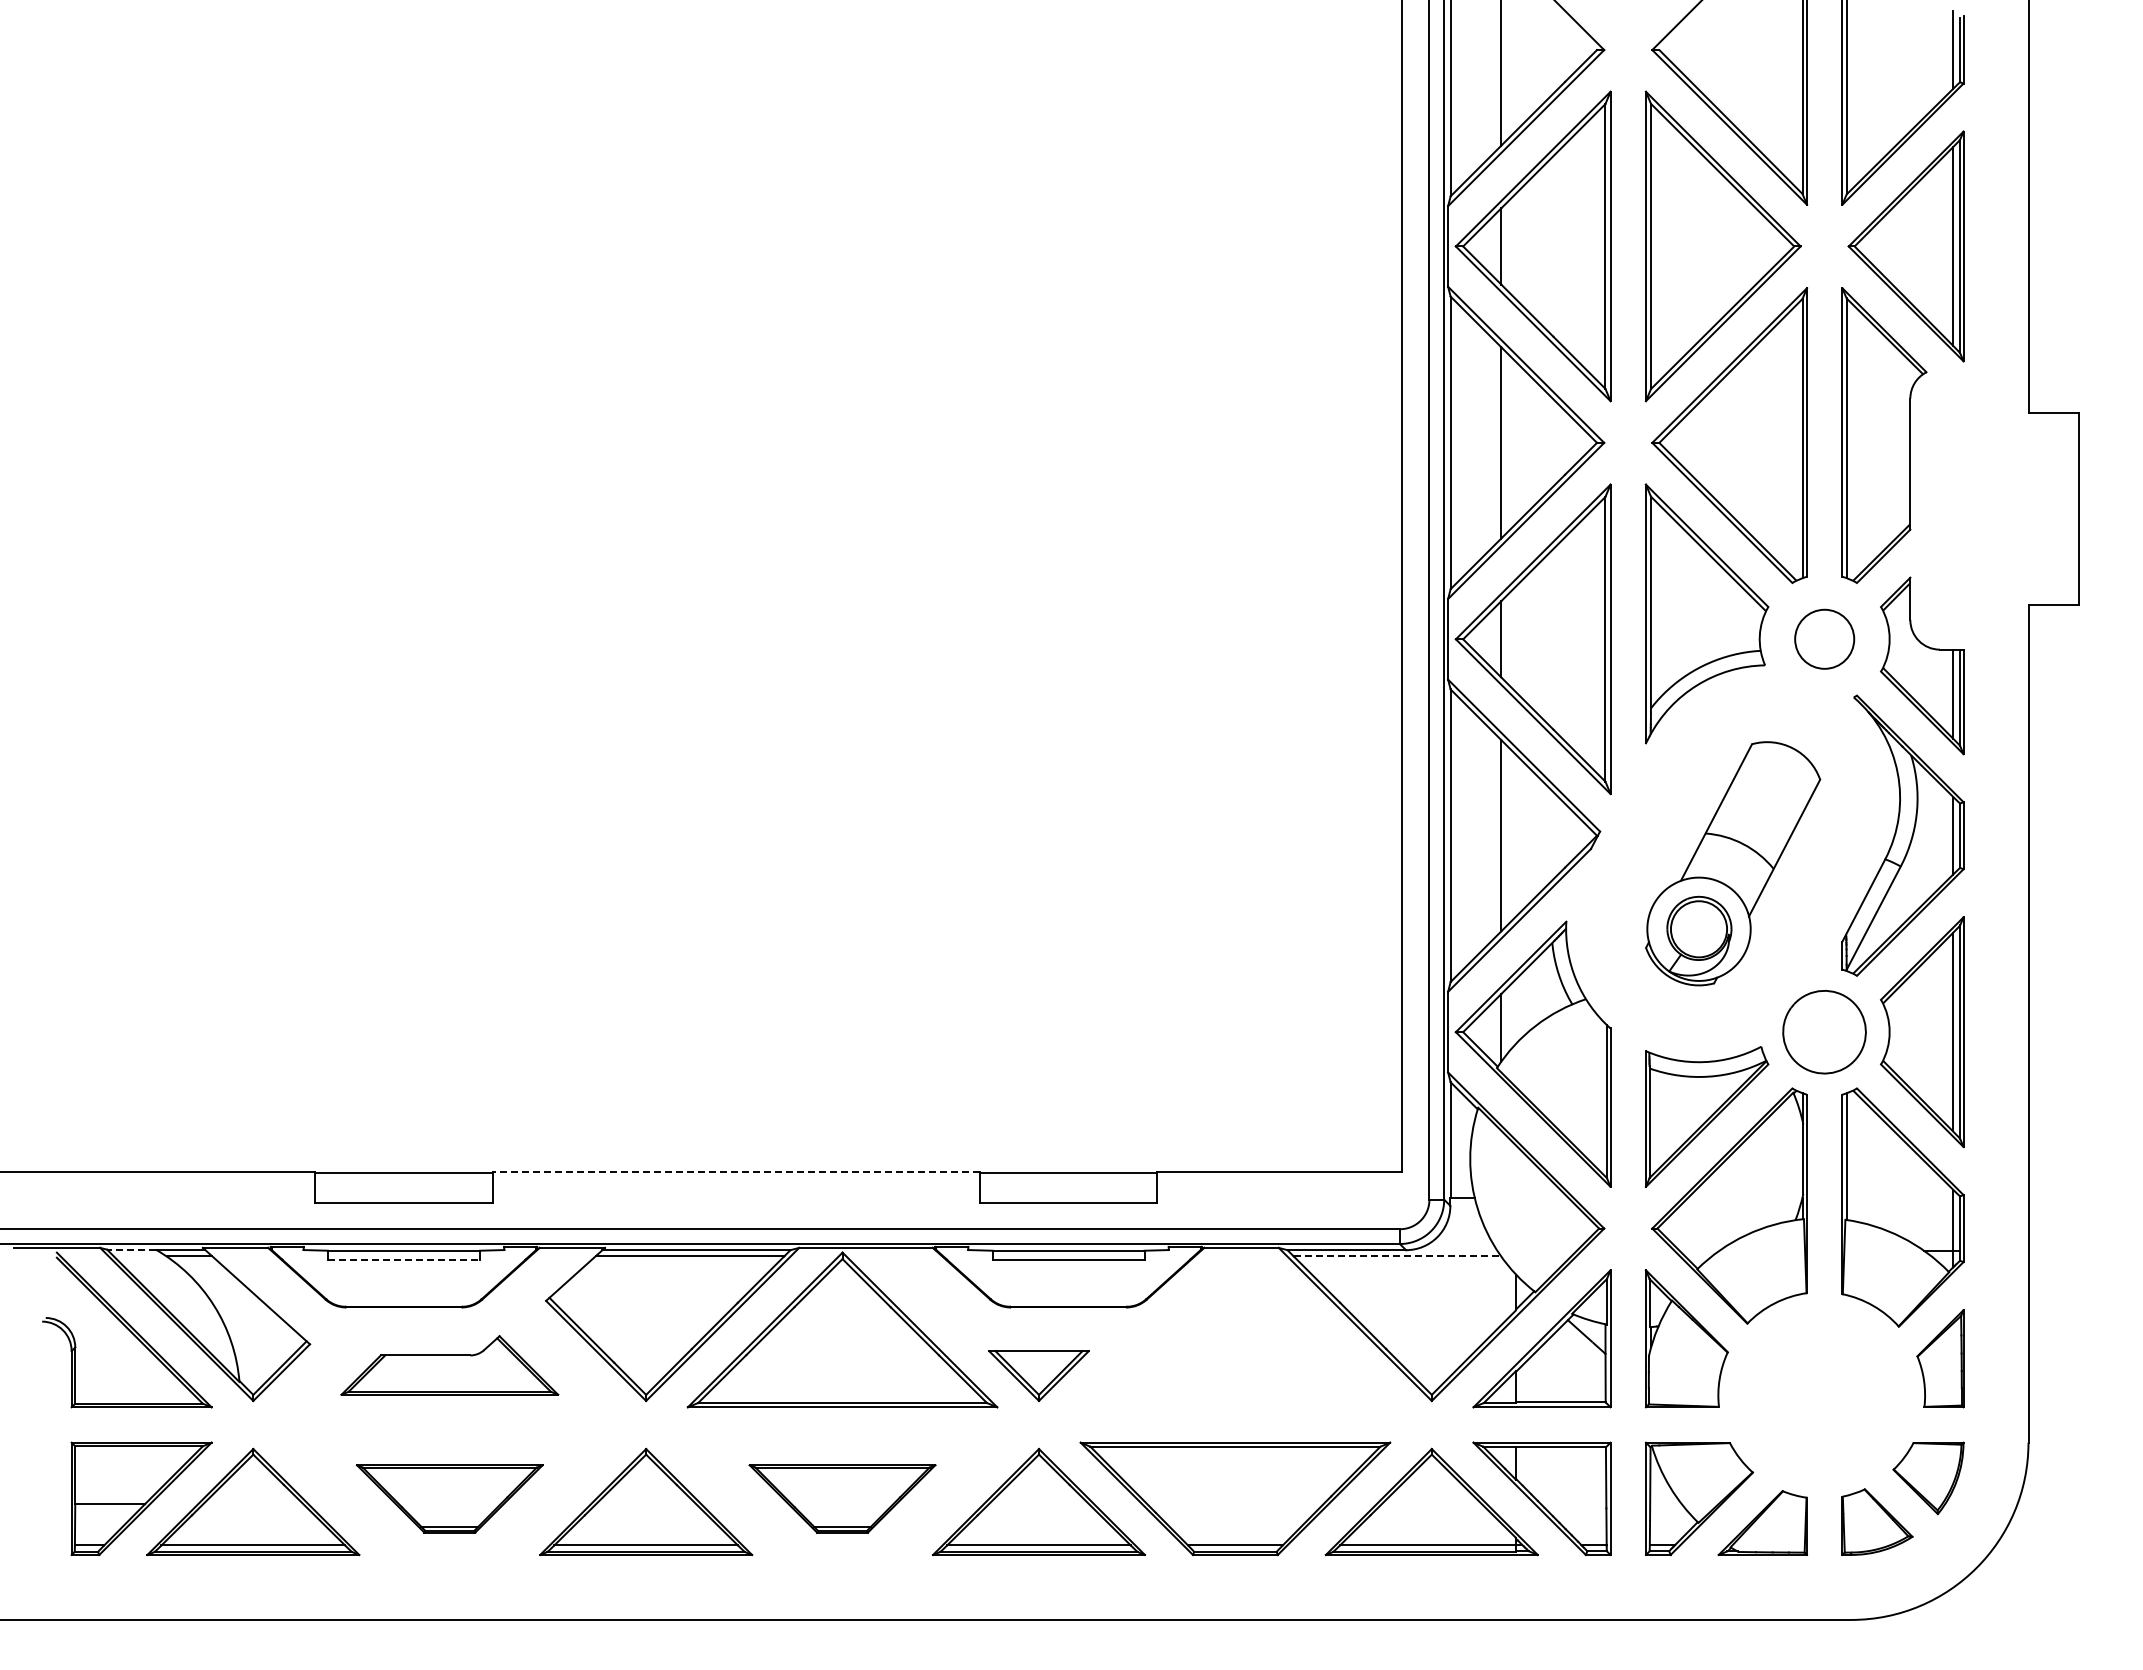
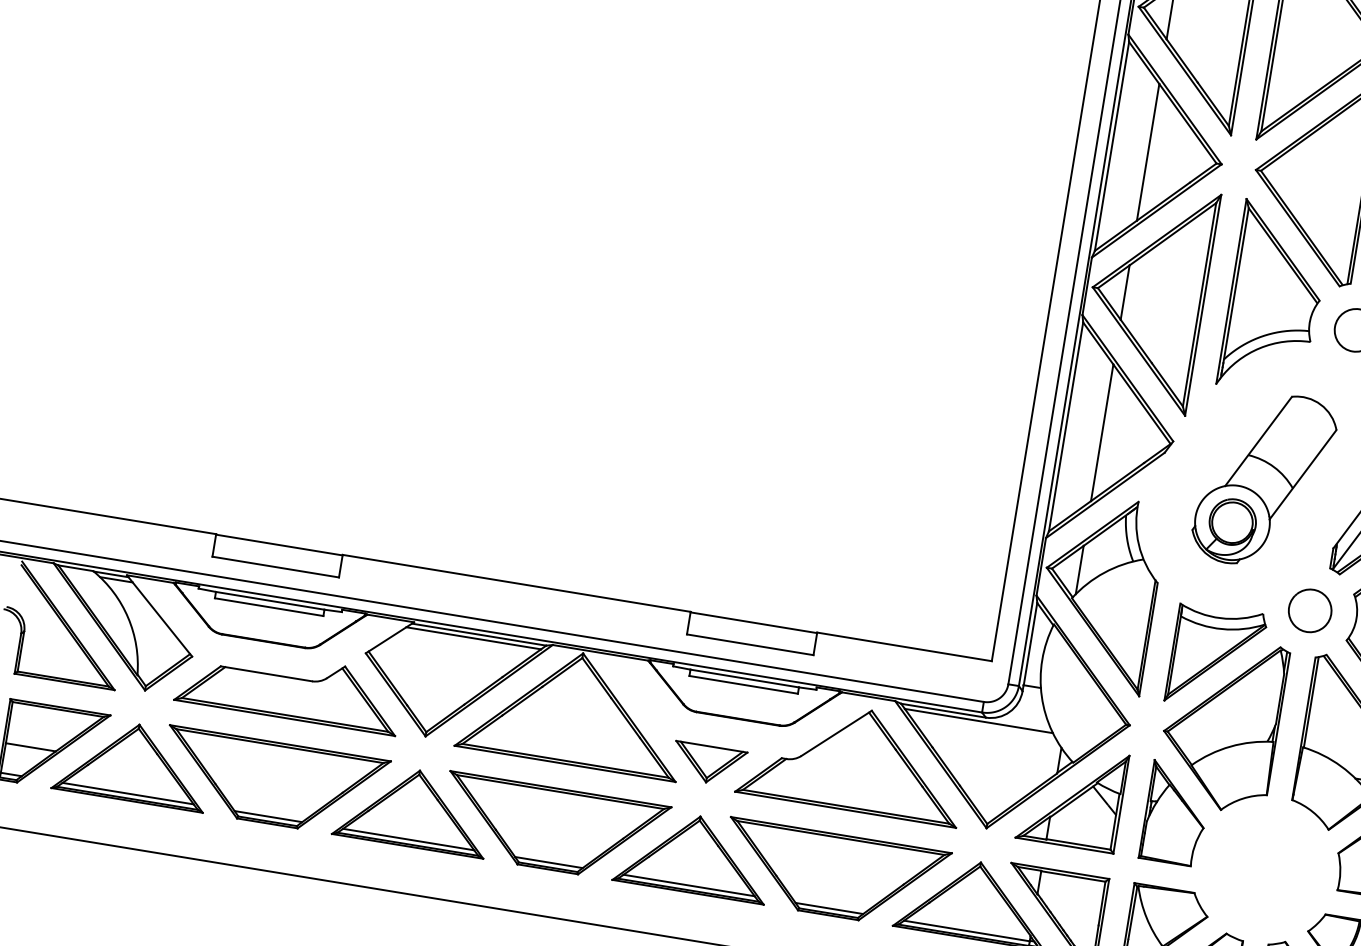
part: (1824, 1031) -> (1310, 610), size x0.71
line: (736, 1171) -> (516, 583), dashed -> solid
line: (131, 1249) -> (75, 568), dashed -> solid
line: (1397, 1256) -> (978, 721), dashed -> solid
line: (403, 1259) -> (268, 607), dashed -> solid
part: (1235, 1336) -> (853, 759), added
part: (449, 1365) -> (289, 688), size x1.43
part: (449, 1498) -> (273, 783), size x1.67
part: (842, 1498) -> (554, 829), size x1.67

